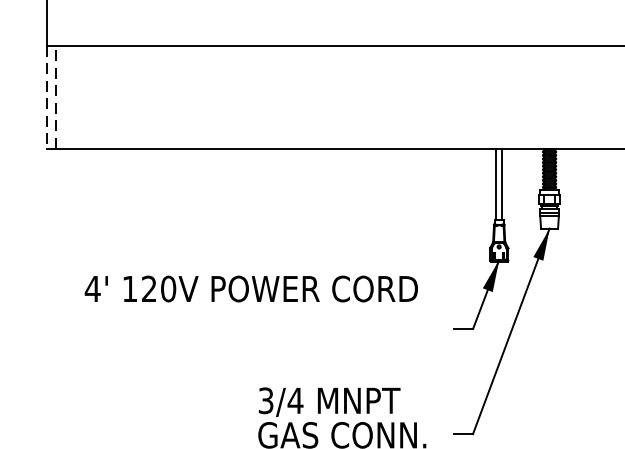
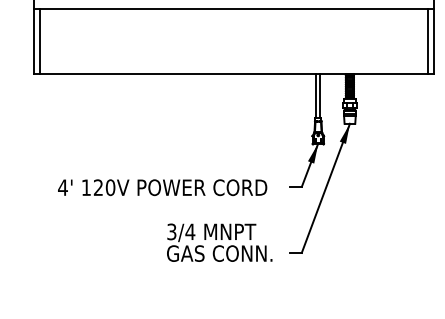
line: (57, 96) -> (40, 40), dashed -> solid
line: (45, 97) -> (33, 41), dashed -> solid
text: (251, 288) -> (162, 187), moved

